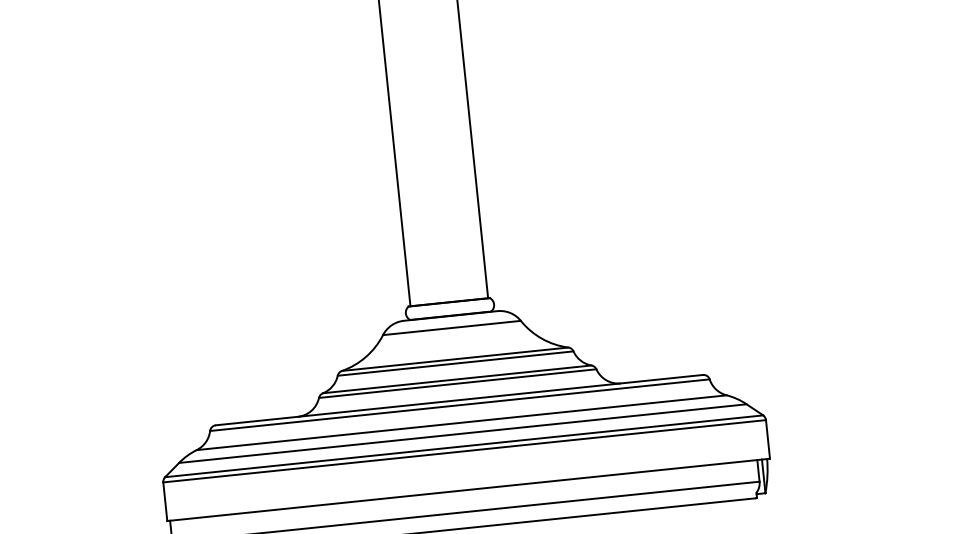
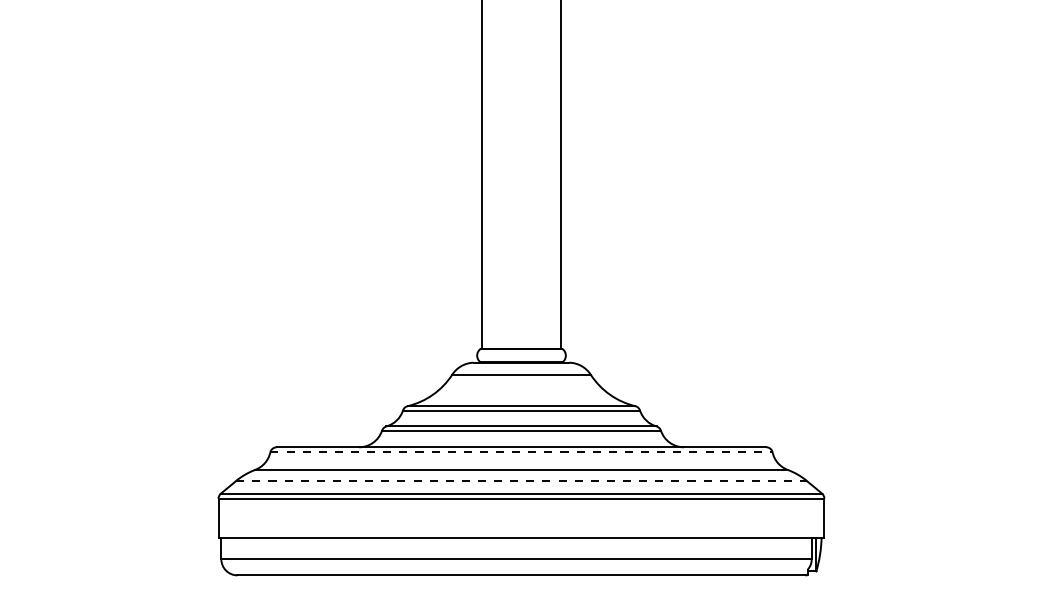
line: (460, 405) -> (522, 452), solid -> dashed
line: (463, 433) -> (522, 480), solid -> dashed

